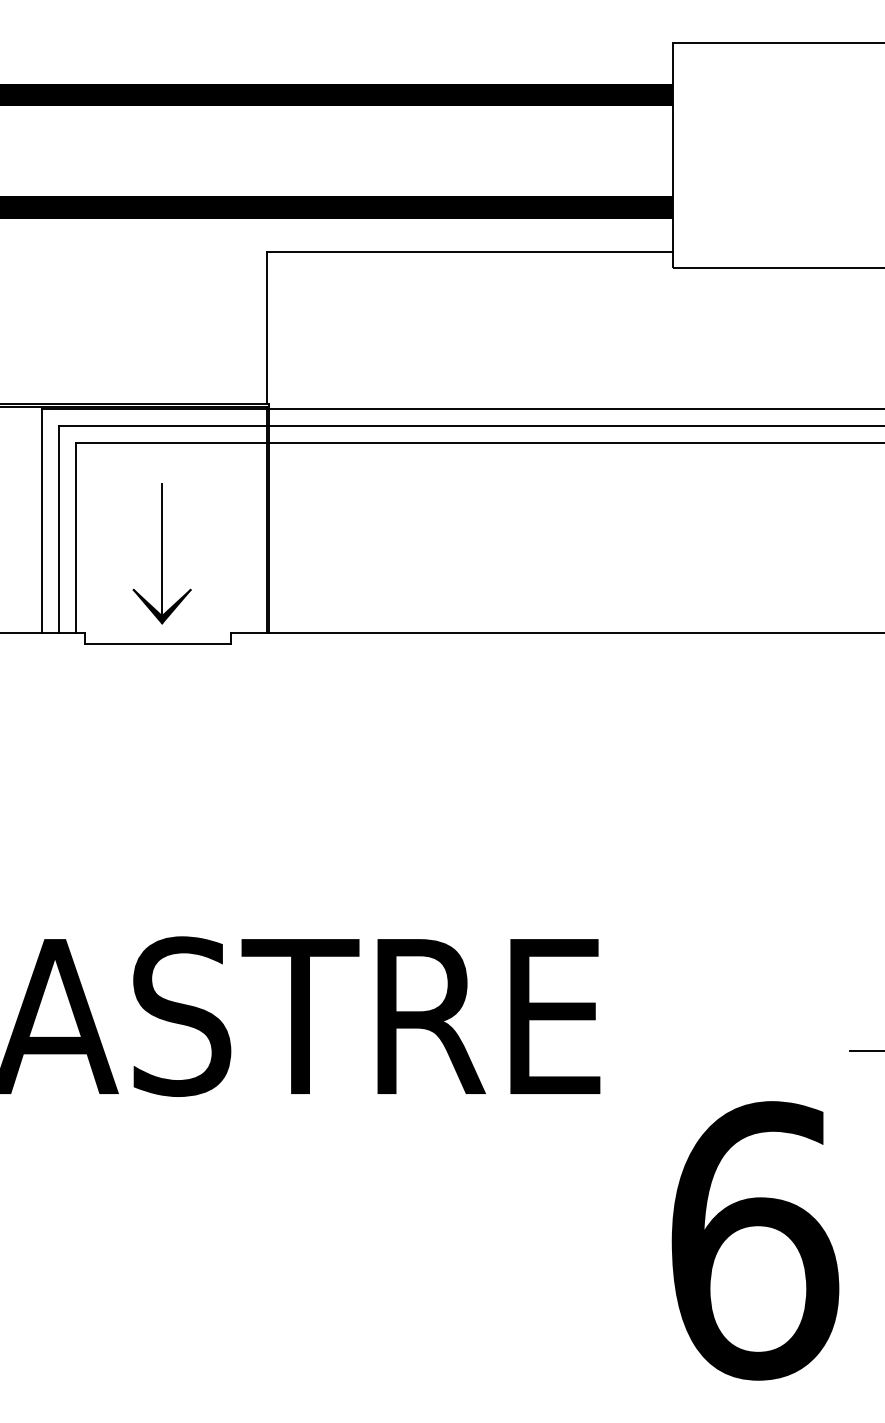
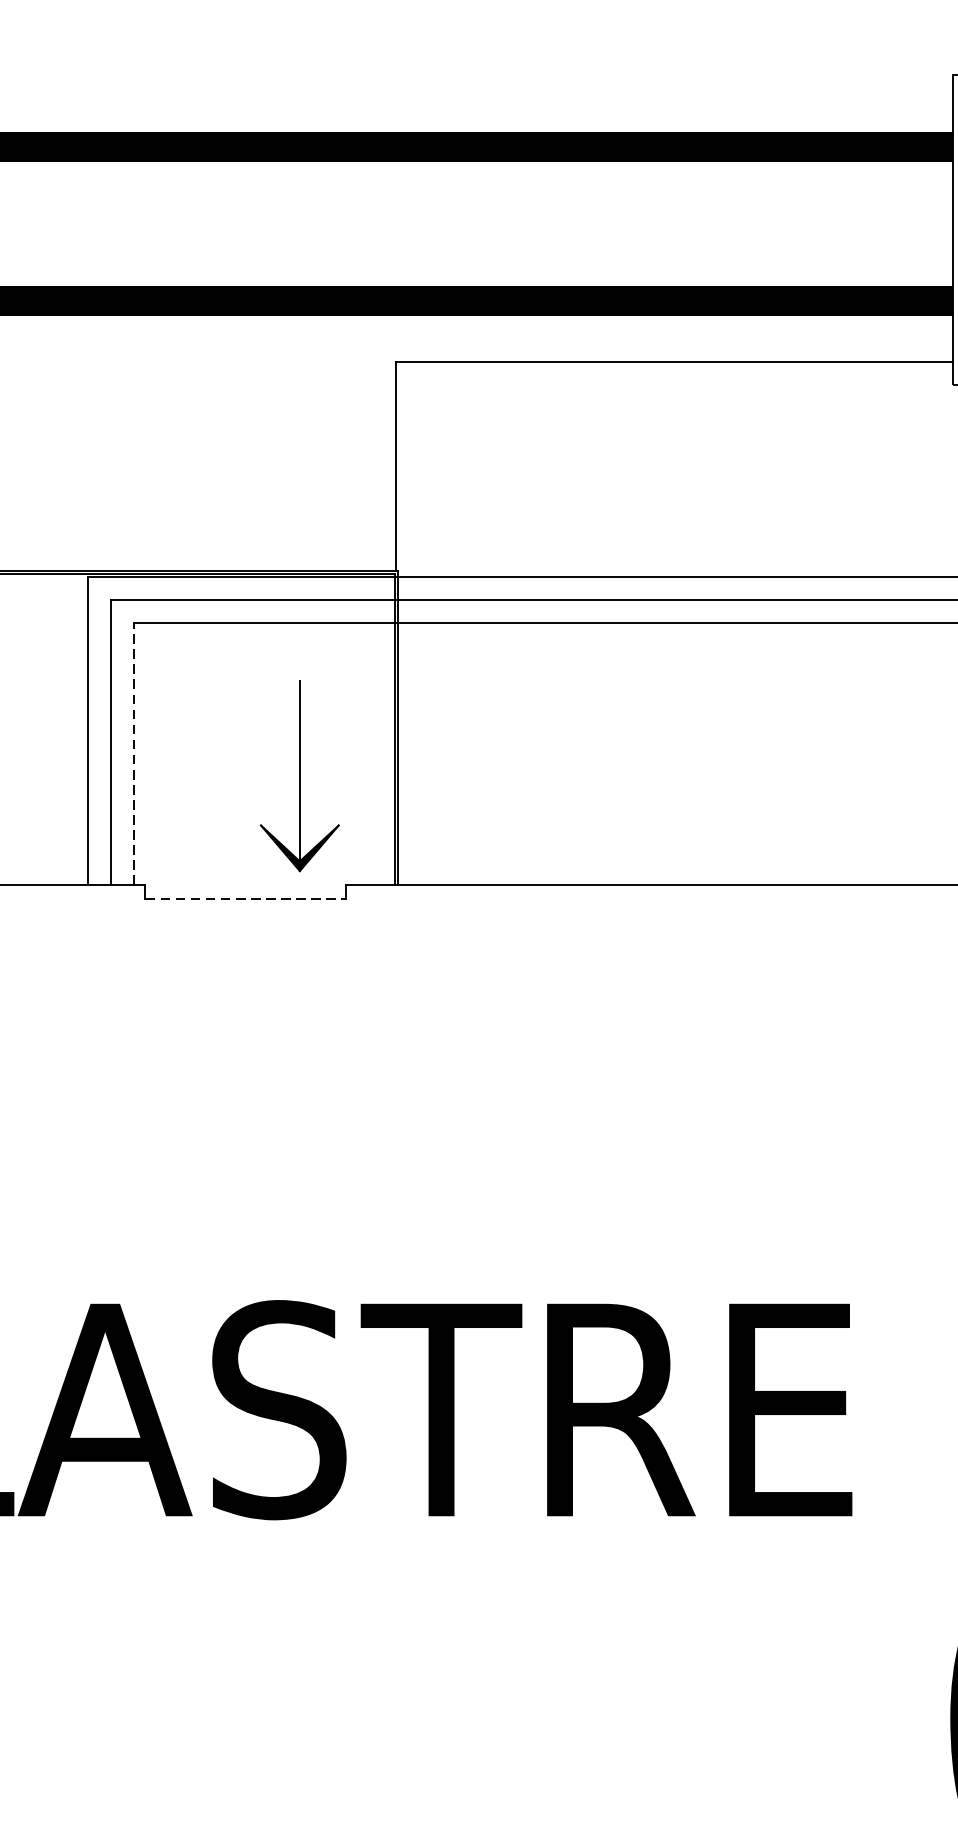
line: (75, 537) -> (133, 753), solid -> dashed
part: (161, 553) -> (298, 775), moved
line: (157, 643) -> (245, 898), solid -> dashed

